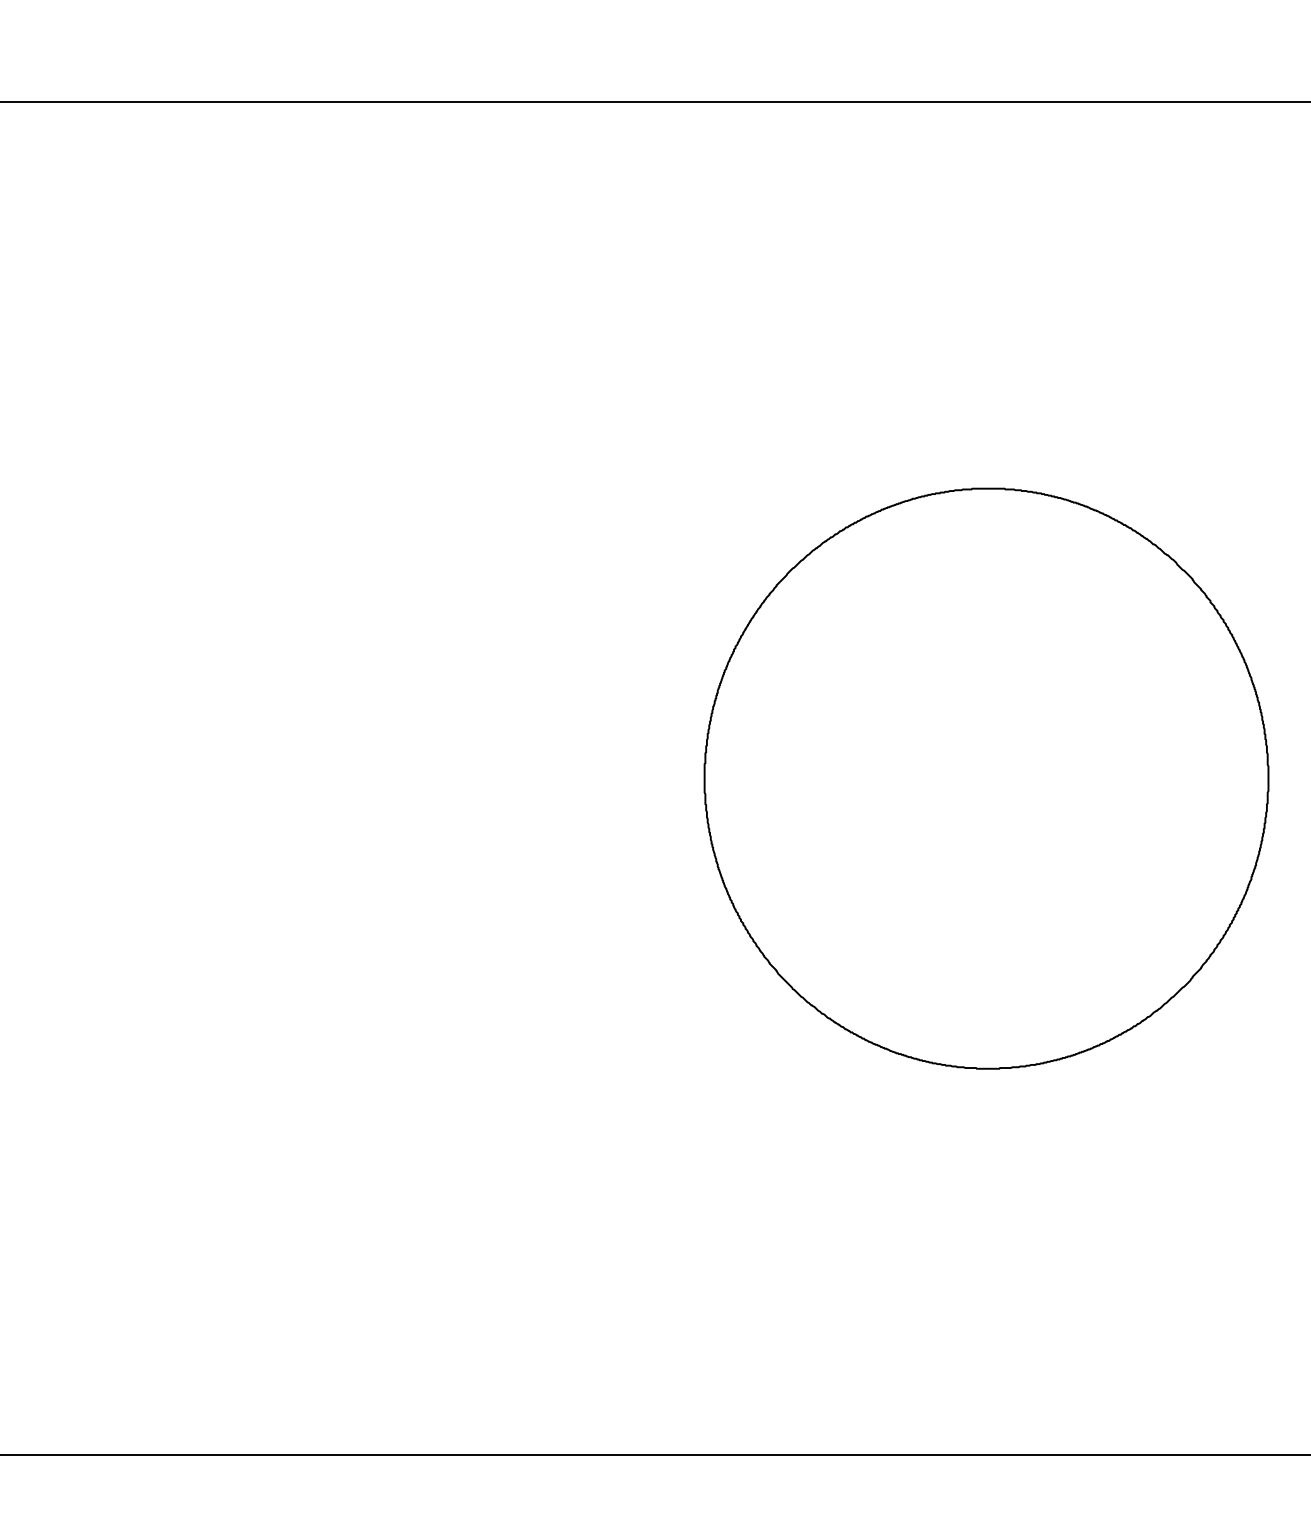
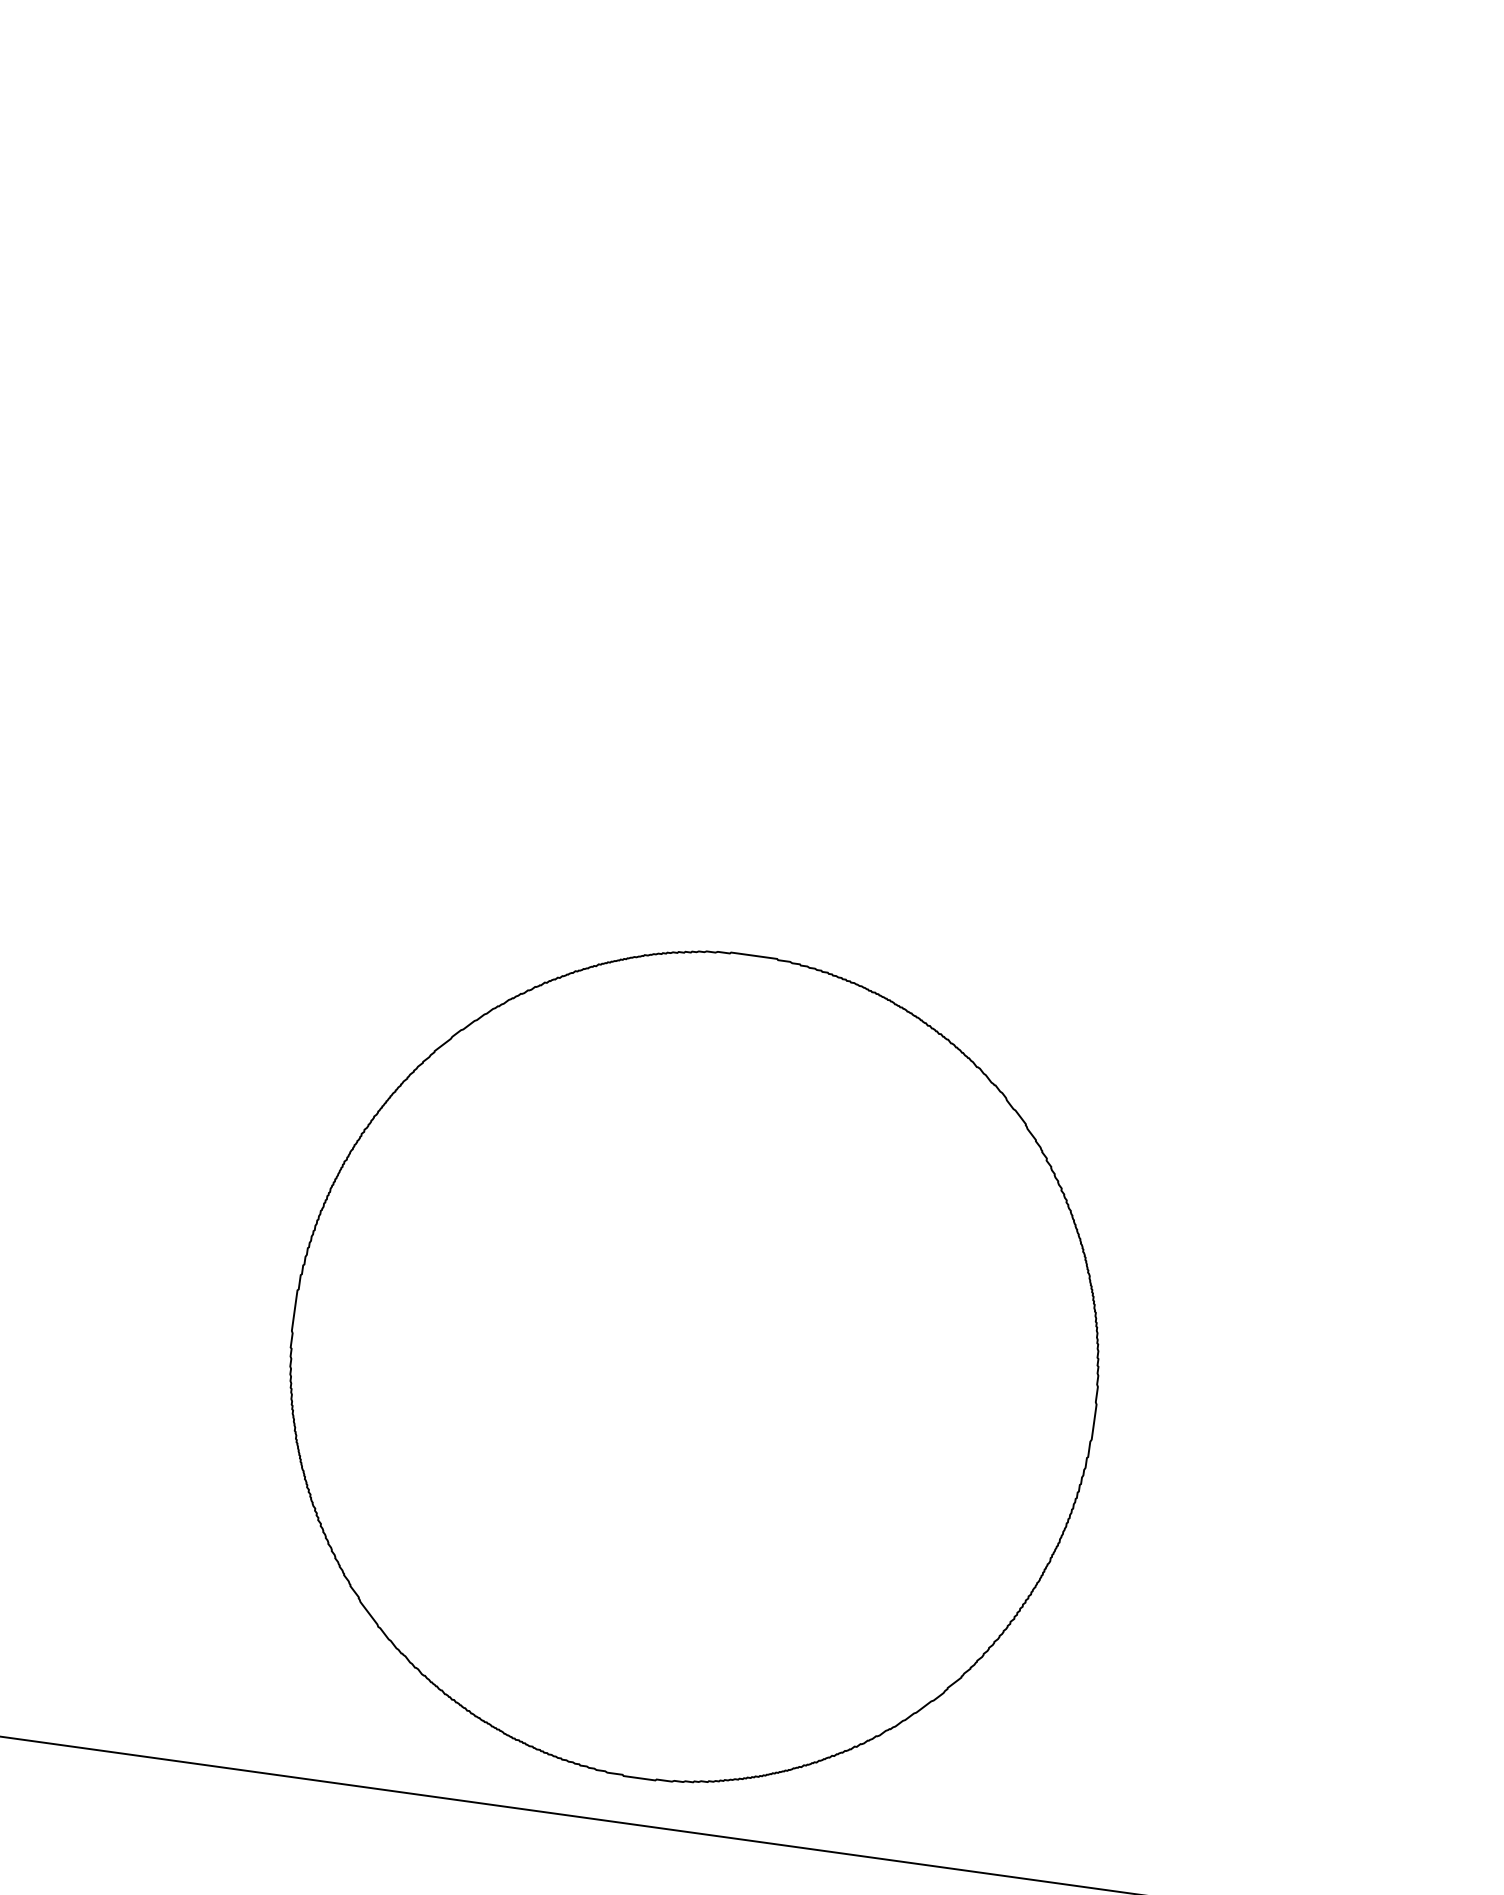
part: (986, 778) -> (694, 1366), moved

